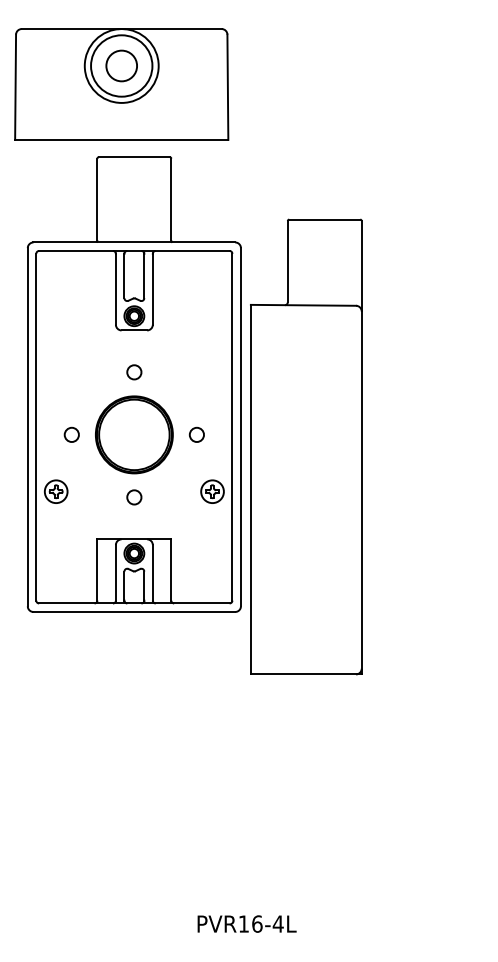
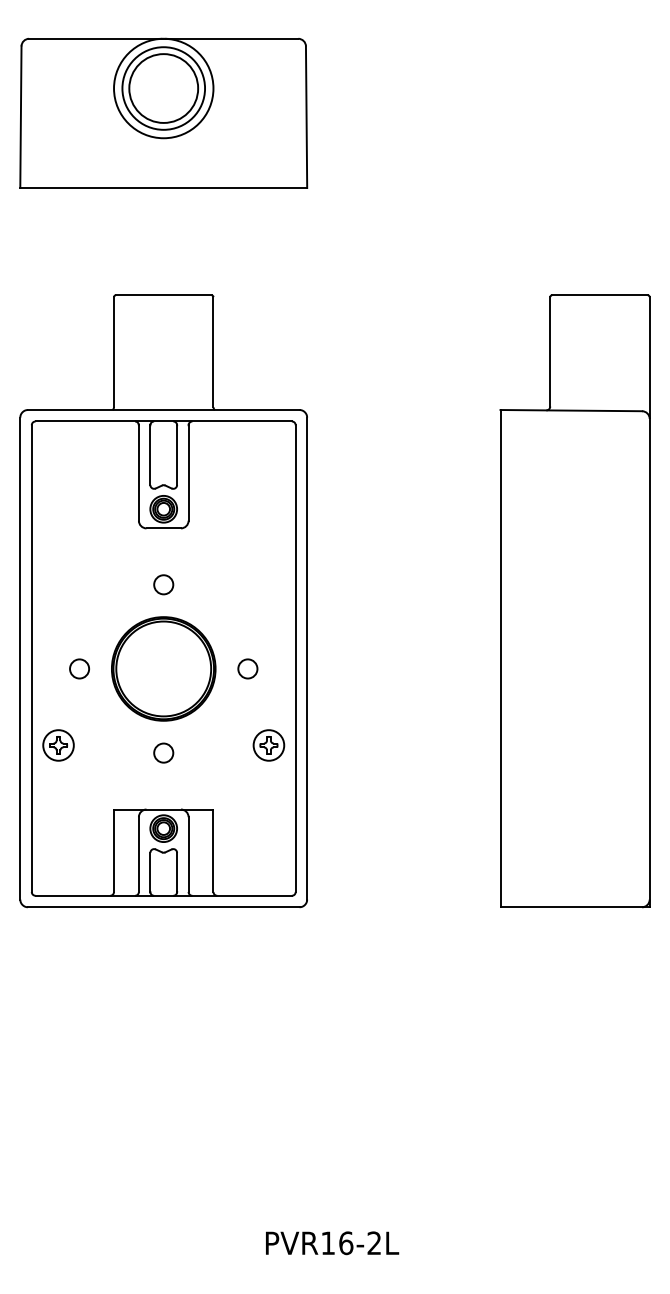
circle: (121, 65) -> (163, 88), size x1.67
part: (134, 384) -> (163, 601), moved
part: (305, 447) -> (574, 601), moved
text: (277, 923) -> (373, 1242), PVR16-4L -> PVR16-2L

